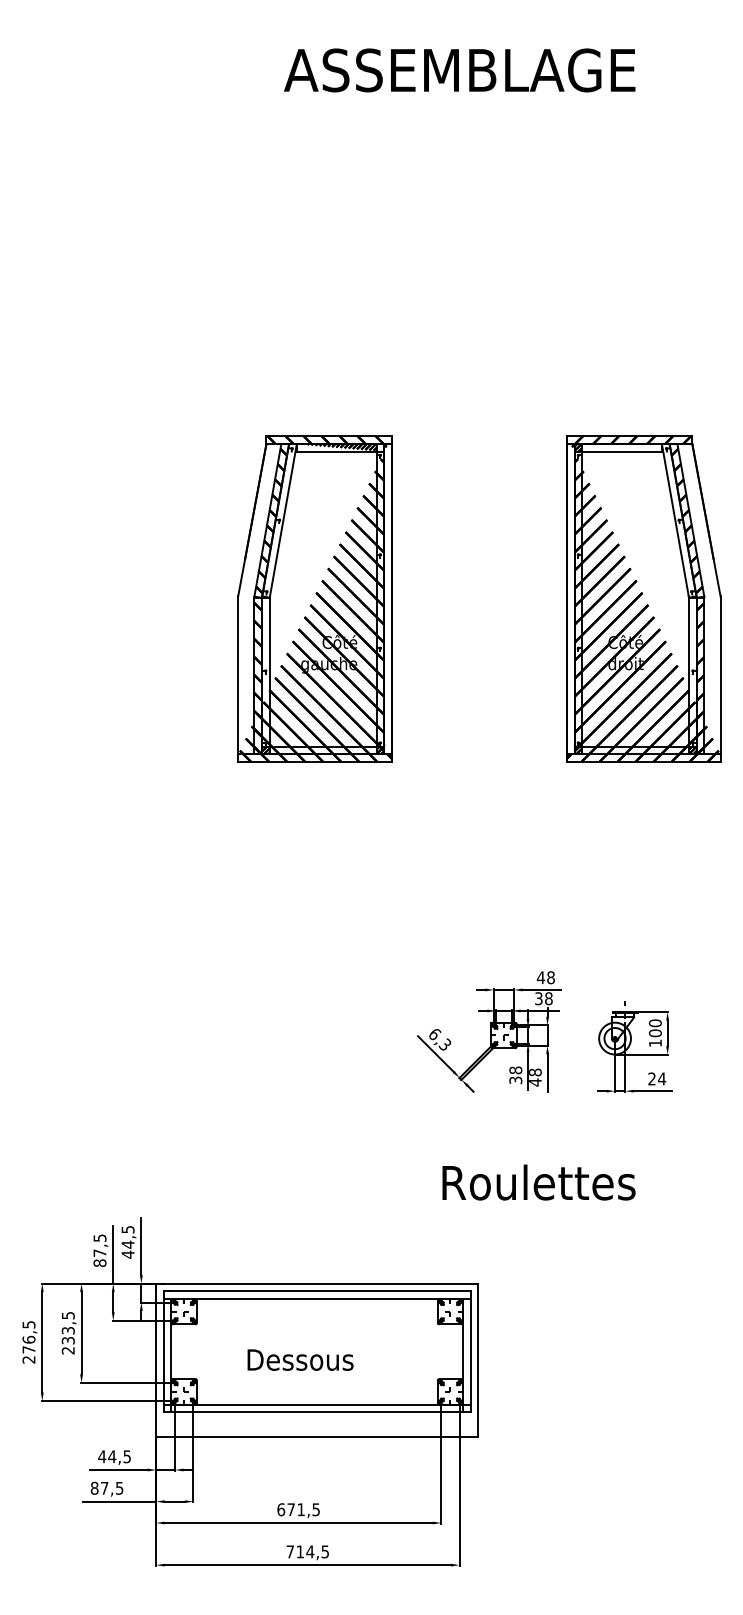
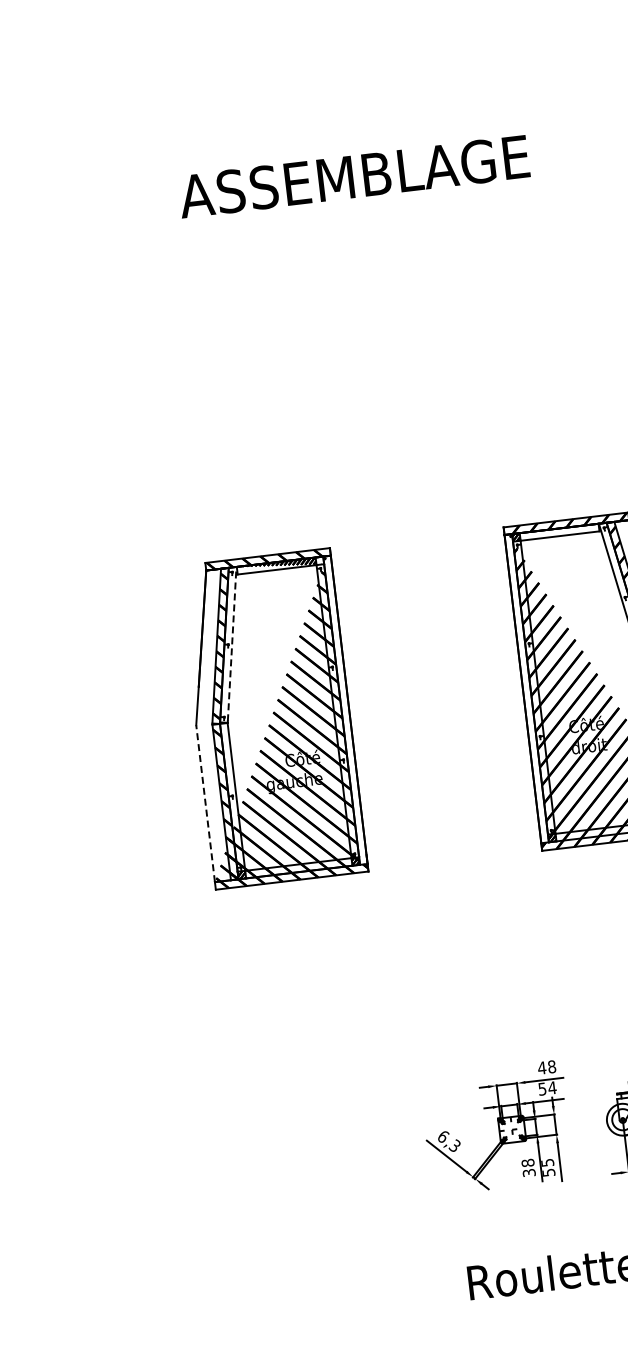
line: (283, 519) -> (232, 643), solid -> dashed
line: (238, 675) -> (205, 803), solid -> dashed
text: (543, 998) -> (547, 1088), 38 -> 54
text: (535, 1077) -> (548, 1167), 48 -> 55

